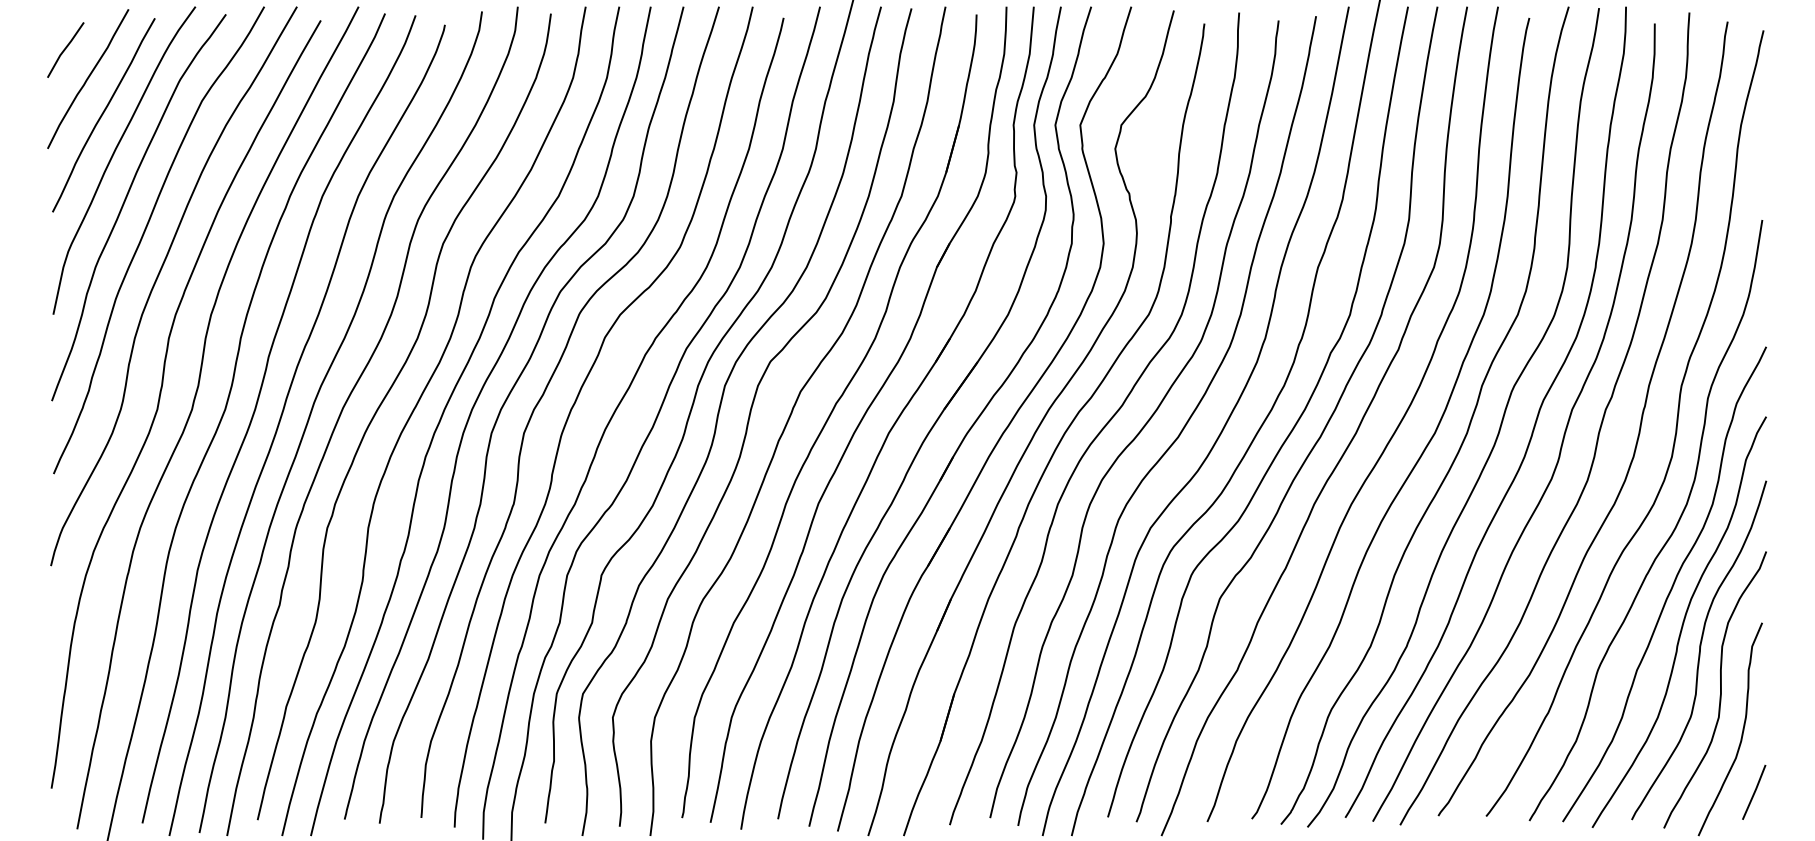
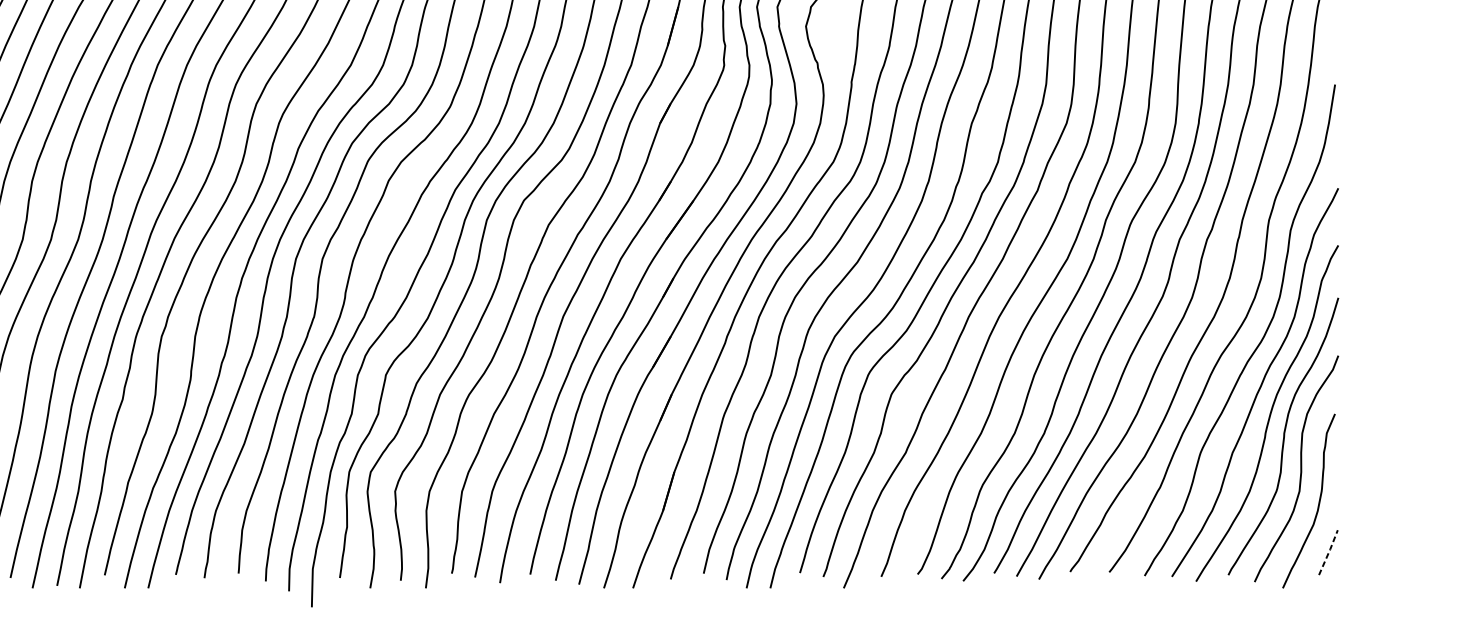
line: (1754, 792) -> (1328, 552), solid -> dashed

